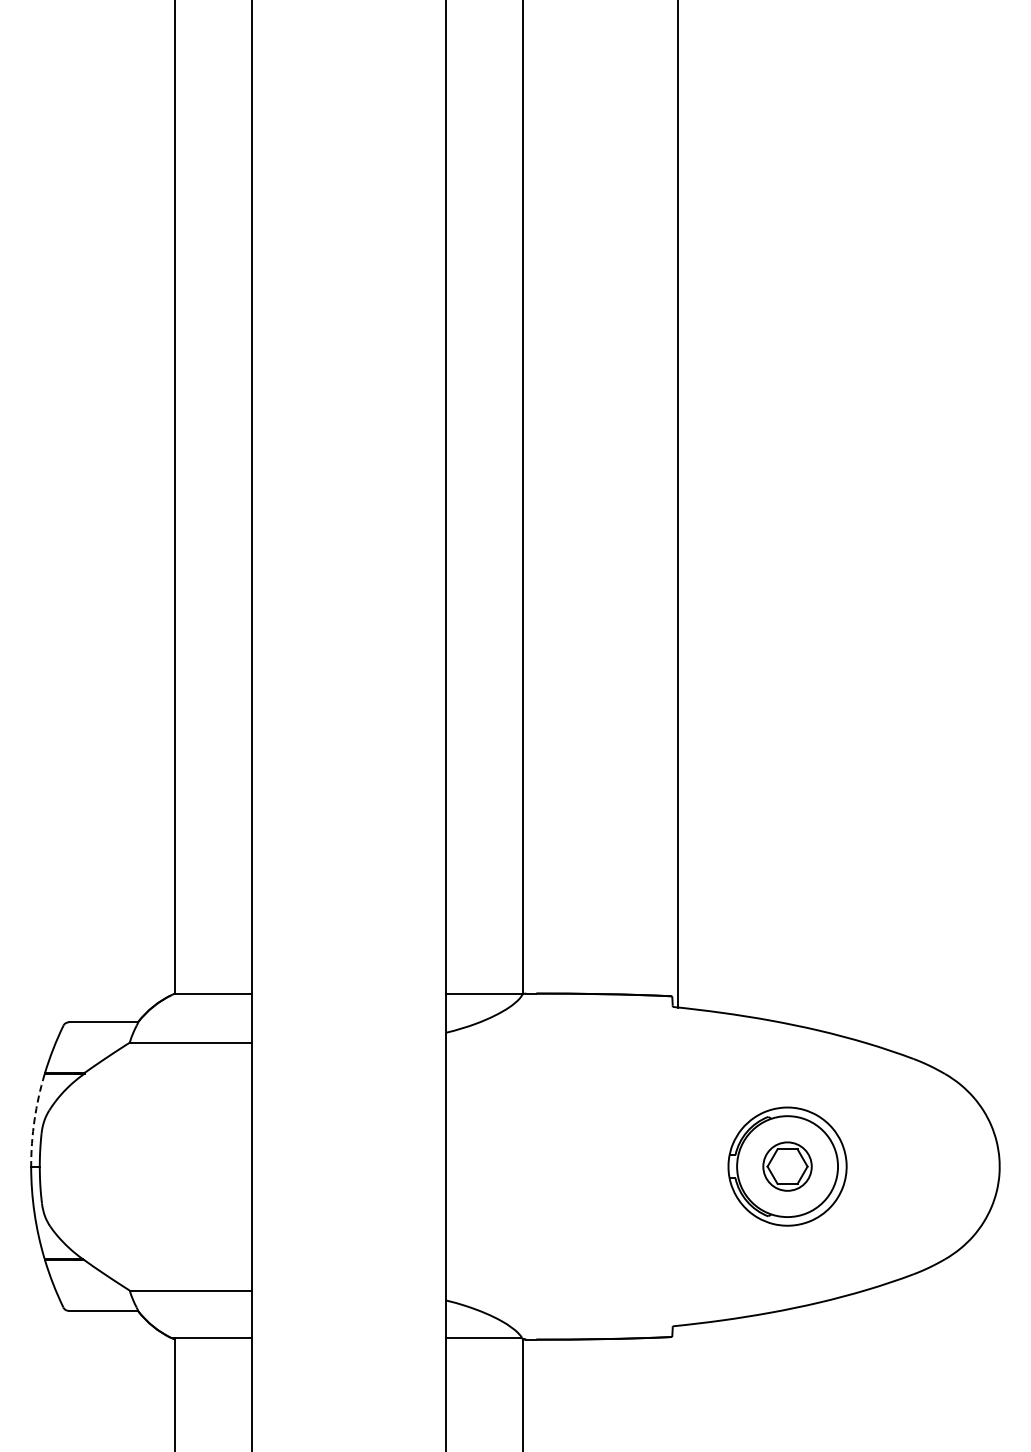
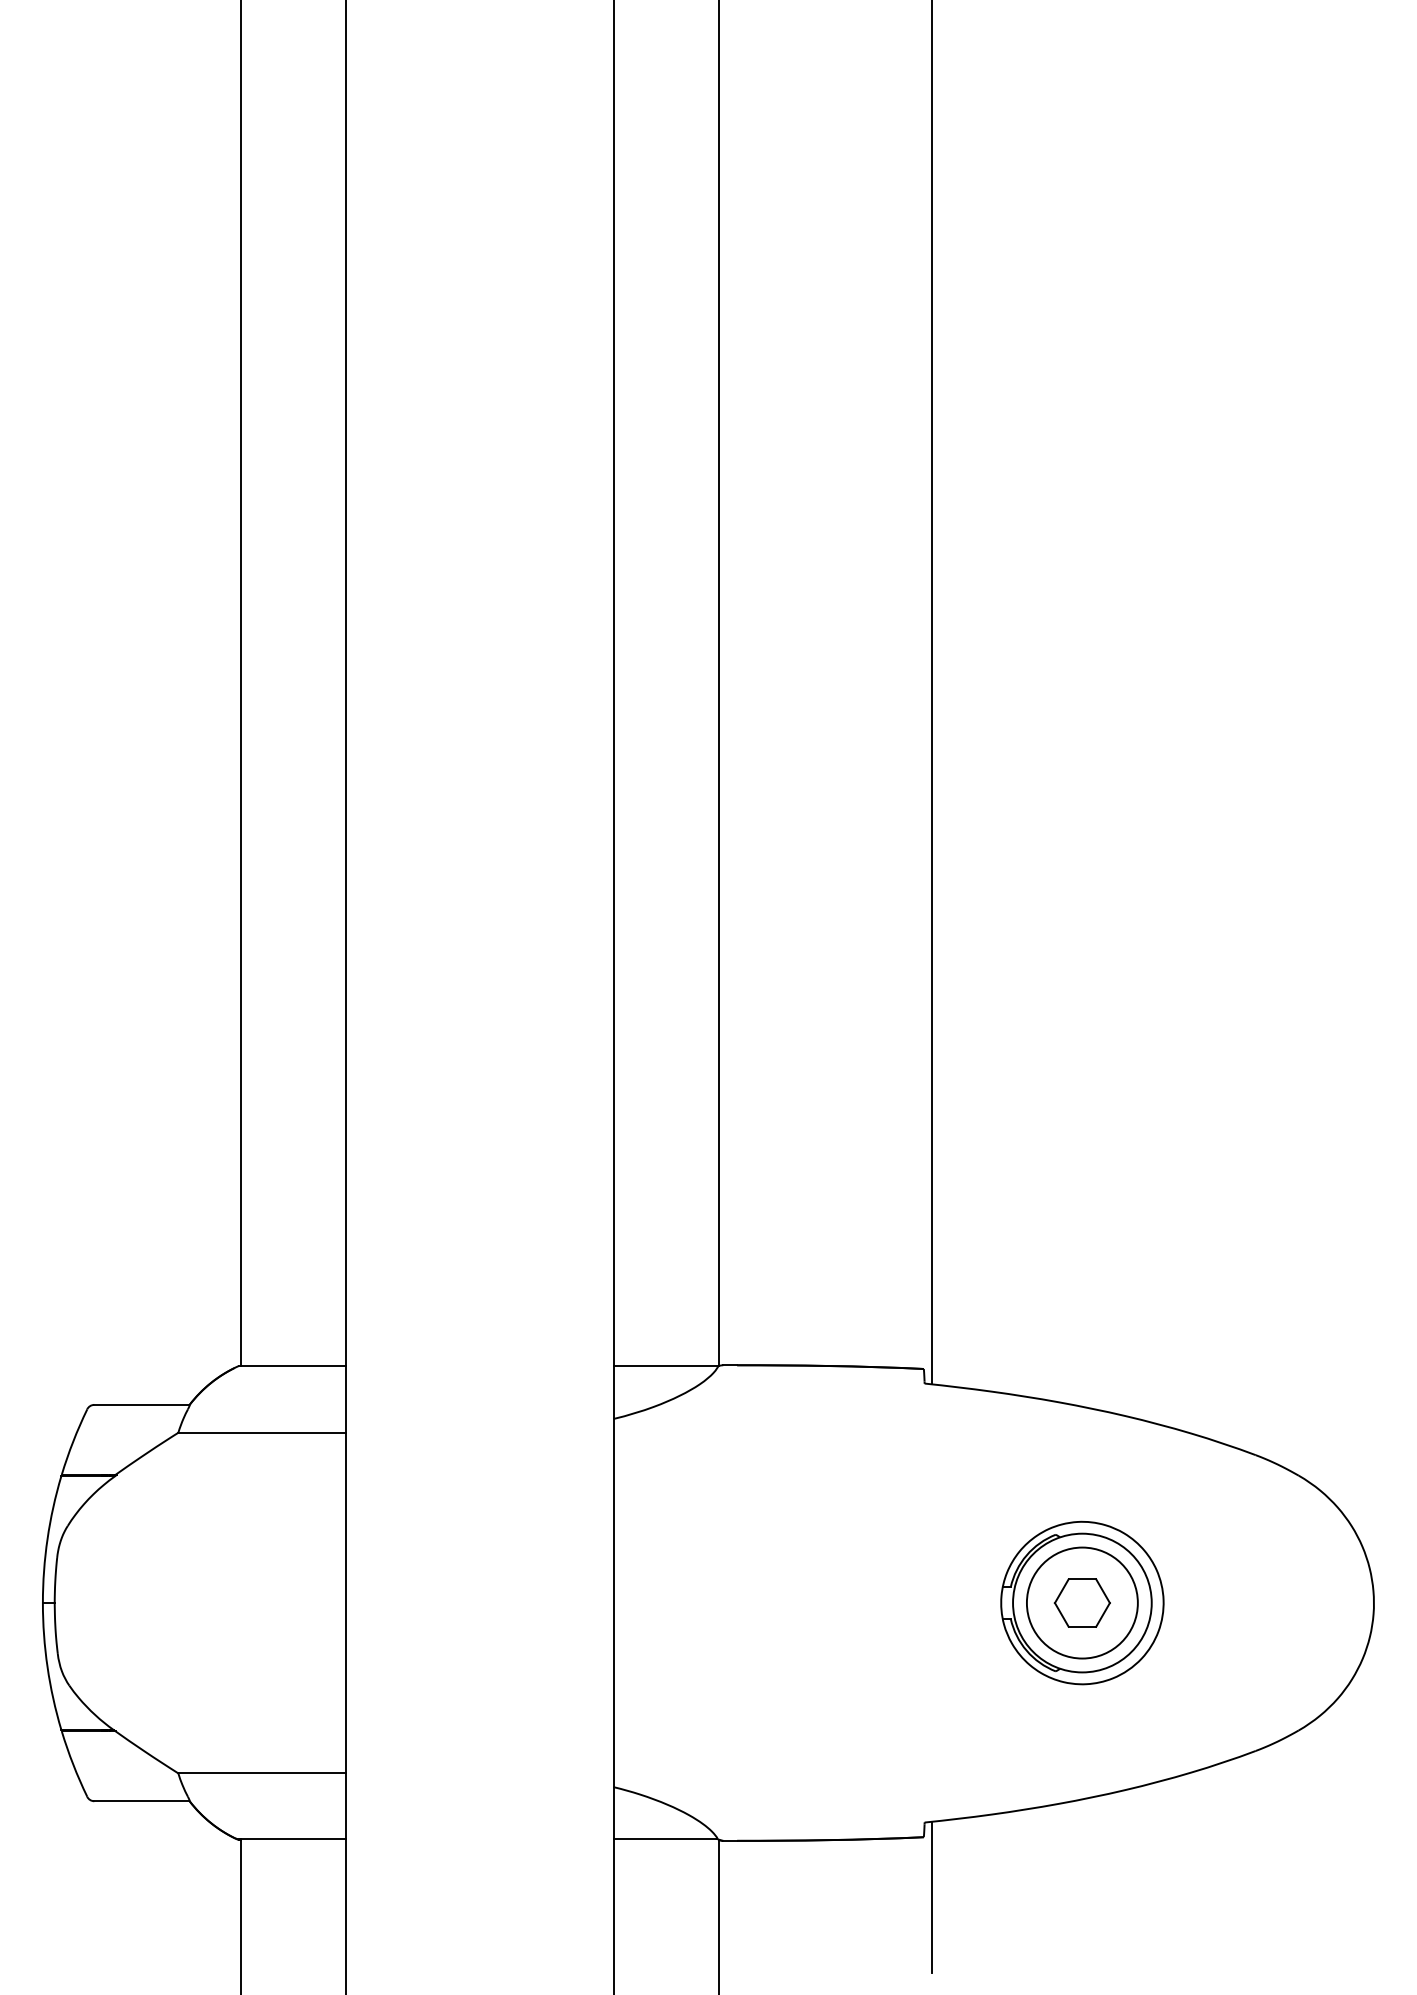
arc: (34, 1120) -> (47, 1539), dashed -> solid
circle: (787, 1166) -> (1082, 1602), size x1.67
line: (677, 1380) -> (931, 1896), added

